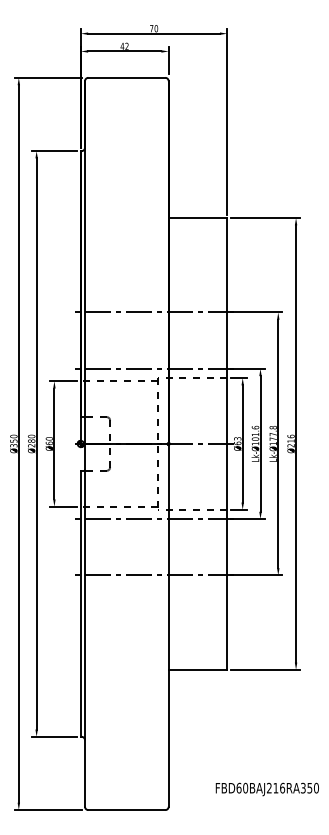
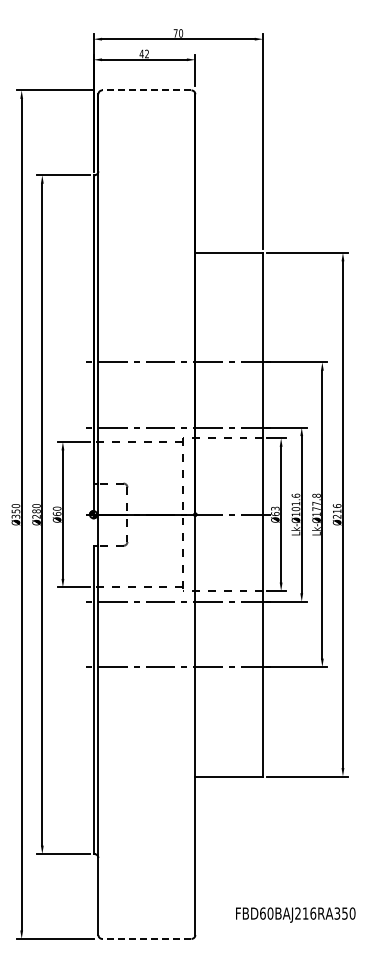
line: (126, 77) -> (146, 90), solid -> dashed
text: (267, 788) -> (295, 914), moved
line: (126, 809) -> (146, 938), solid -> dashed

